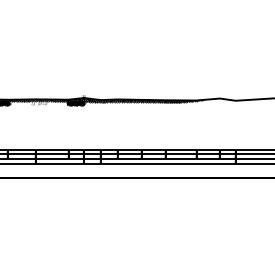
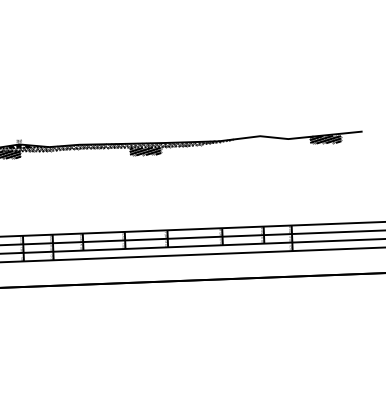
hatch: (256, 101) -> (325, 138), added
hatch: (154, 104) -> (144, 151), added

